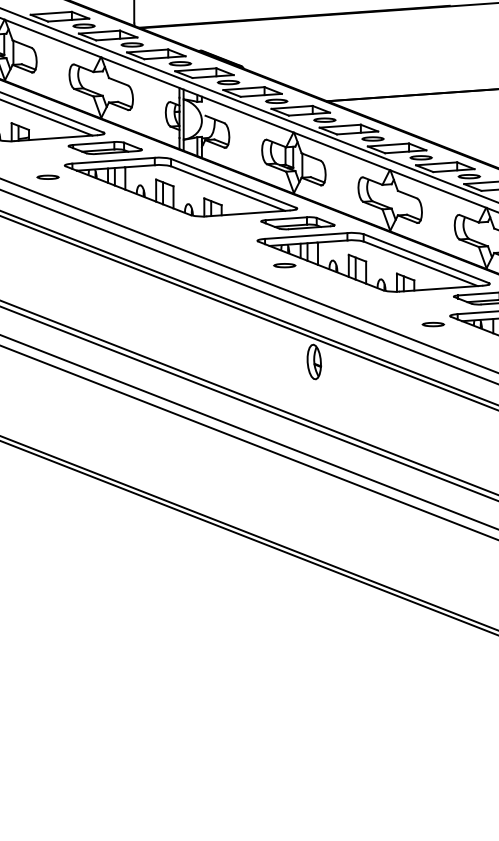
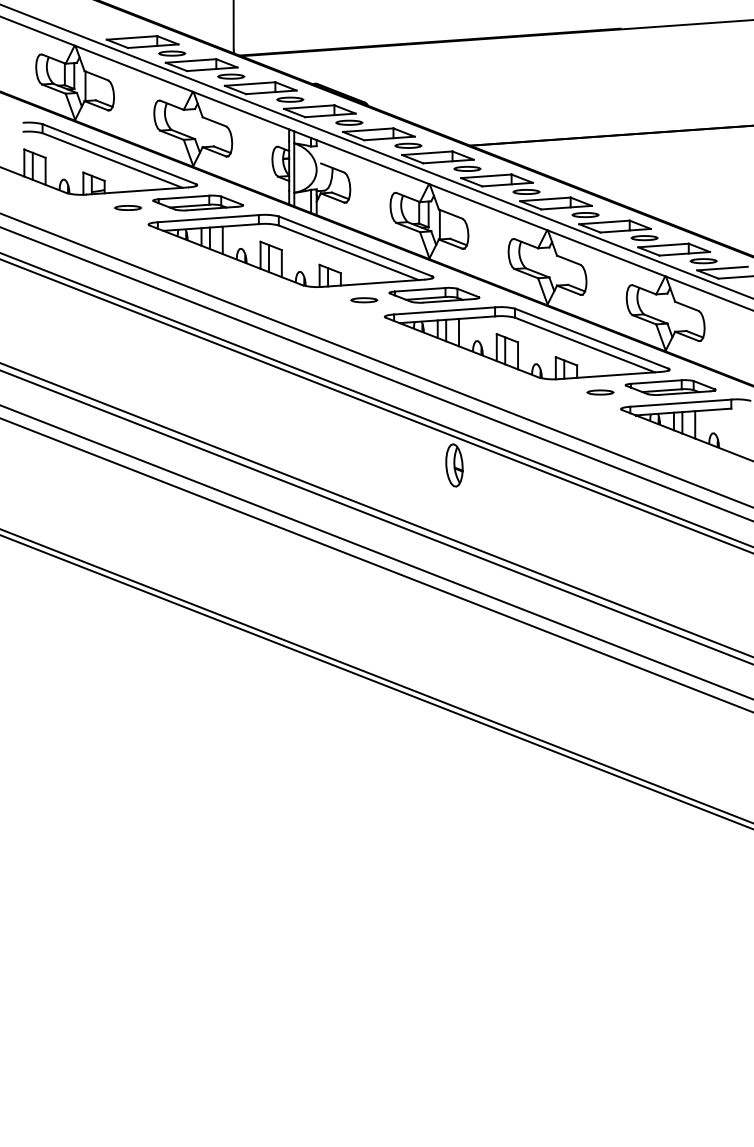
part: (48, 176) -> (128, 207), moved
part: (284, 265) -> (364, 300), moved
part: (433, 324) -> (600, 392), moved

